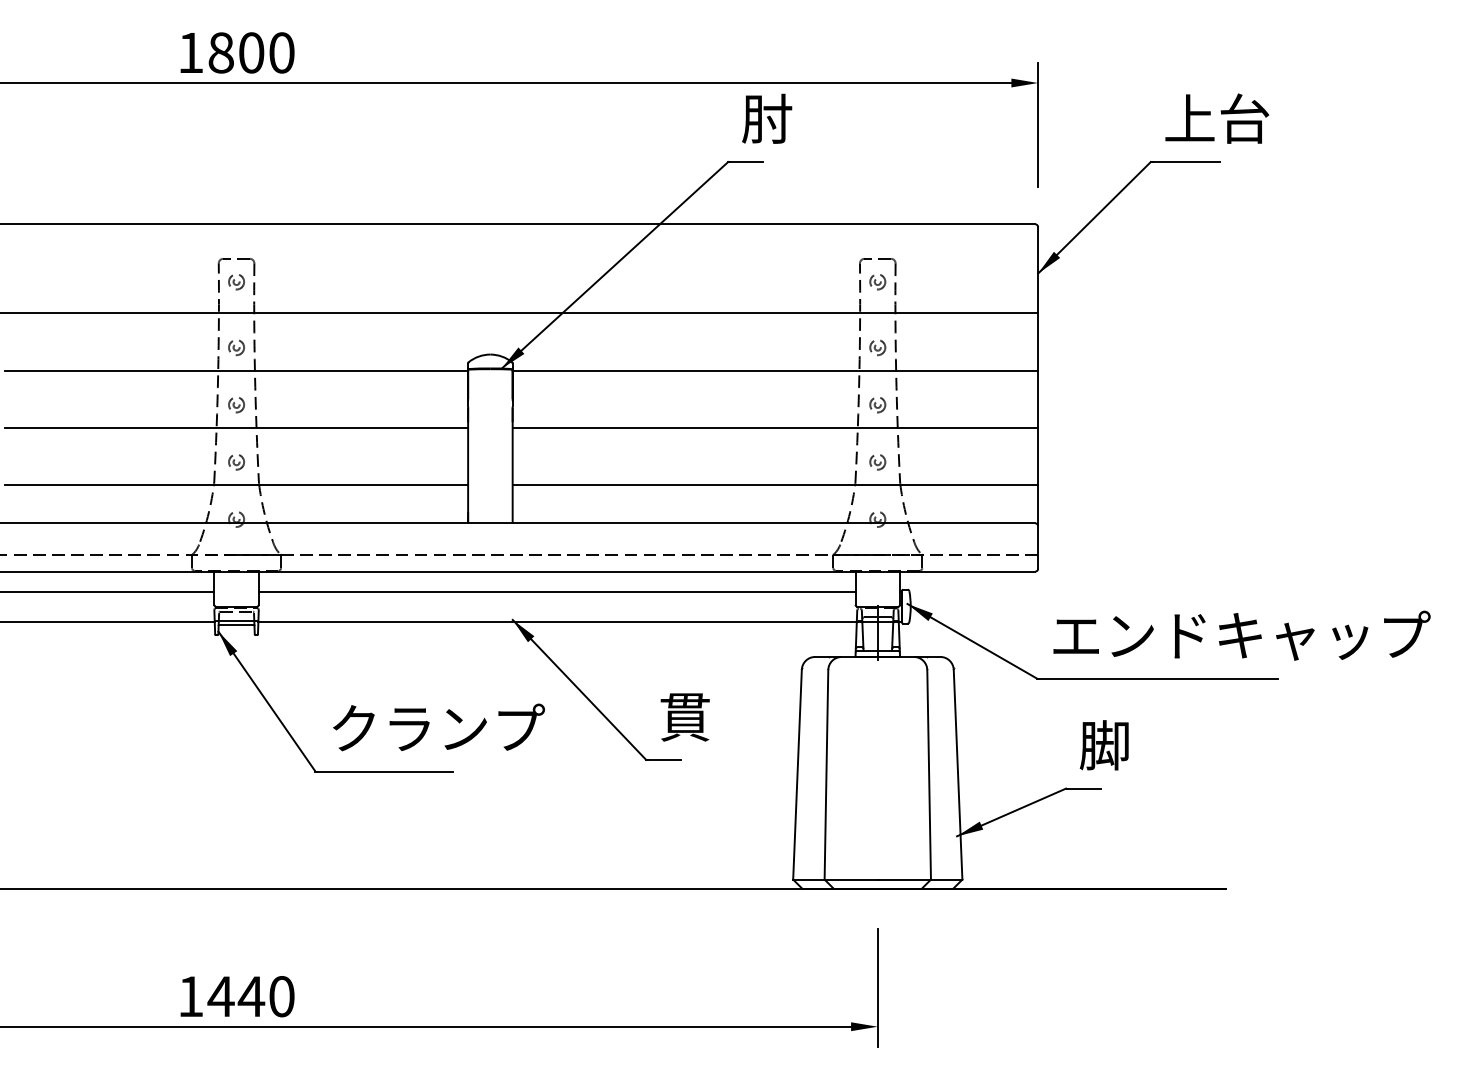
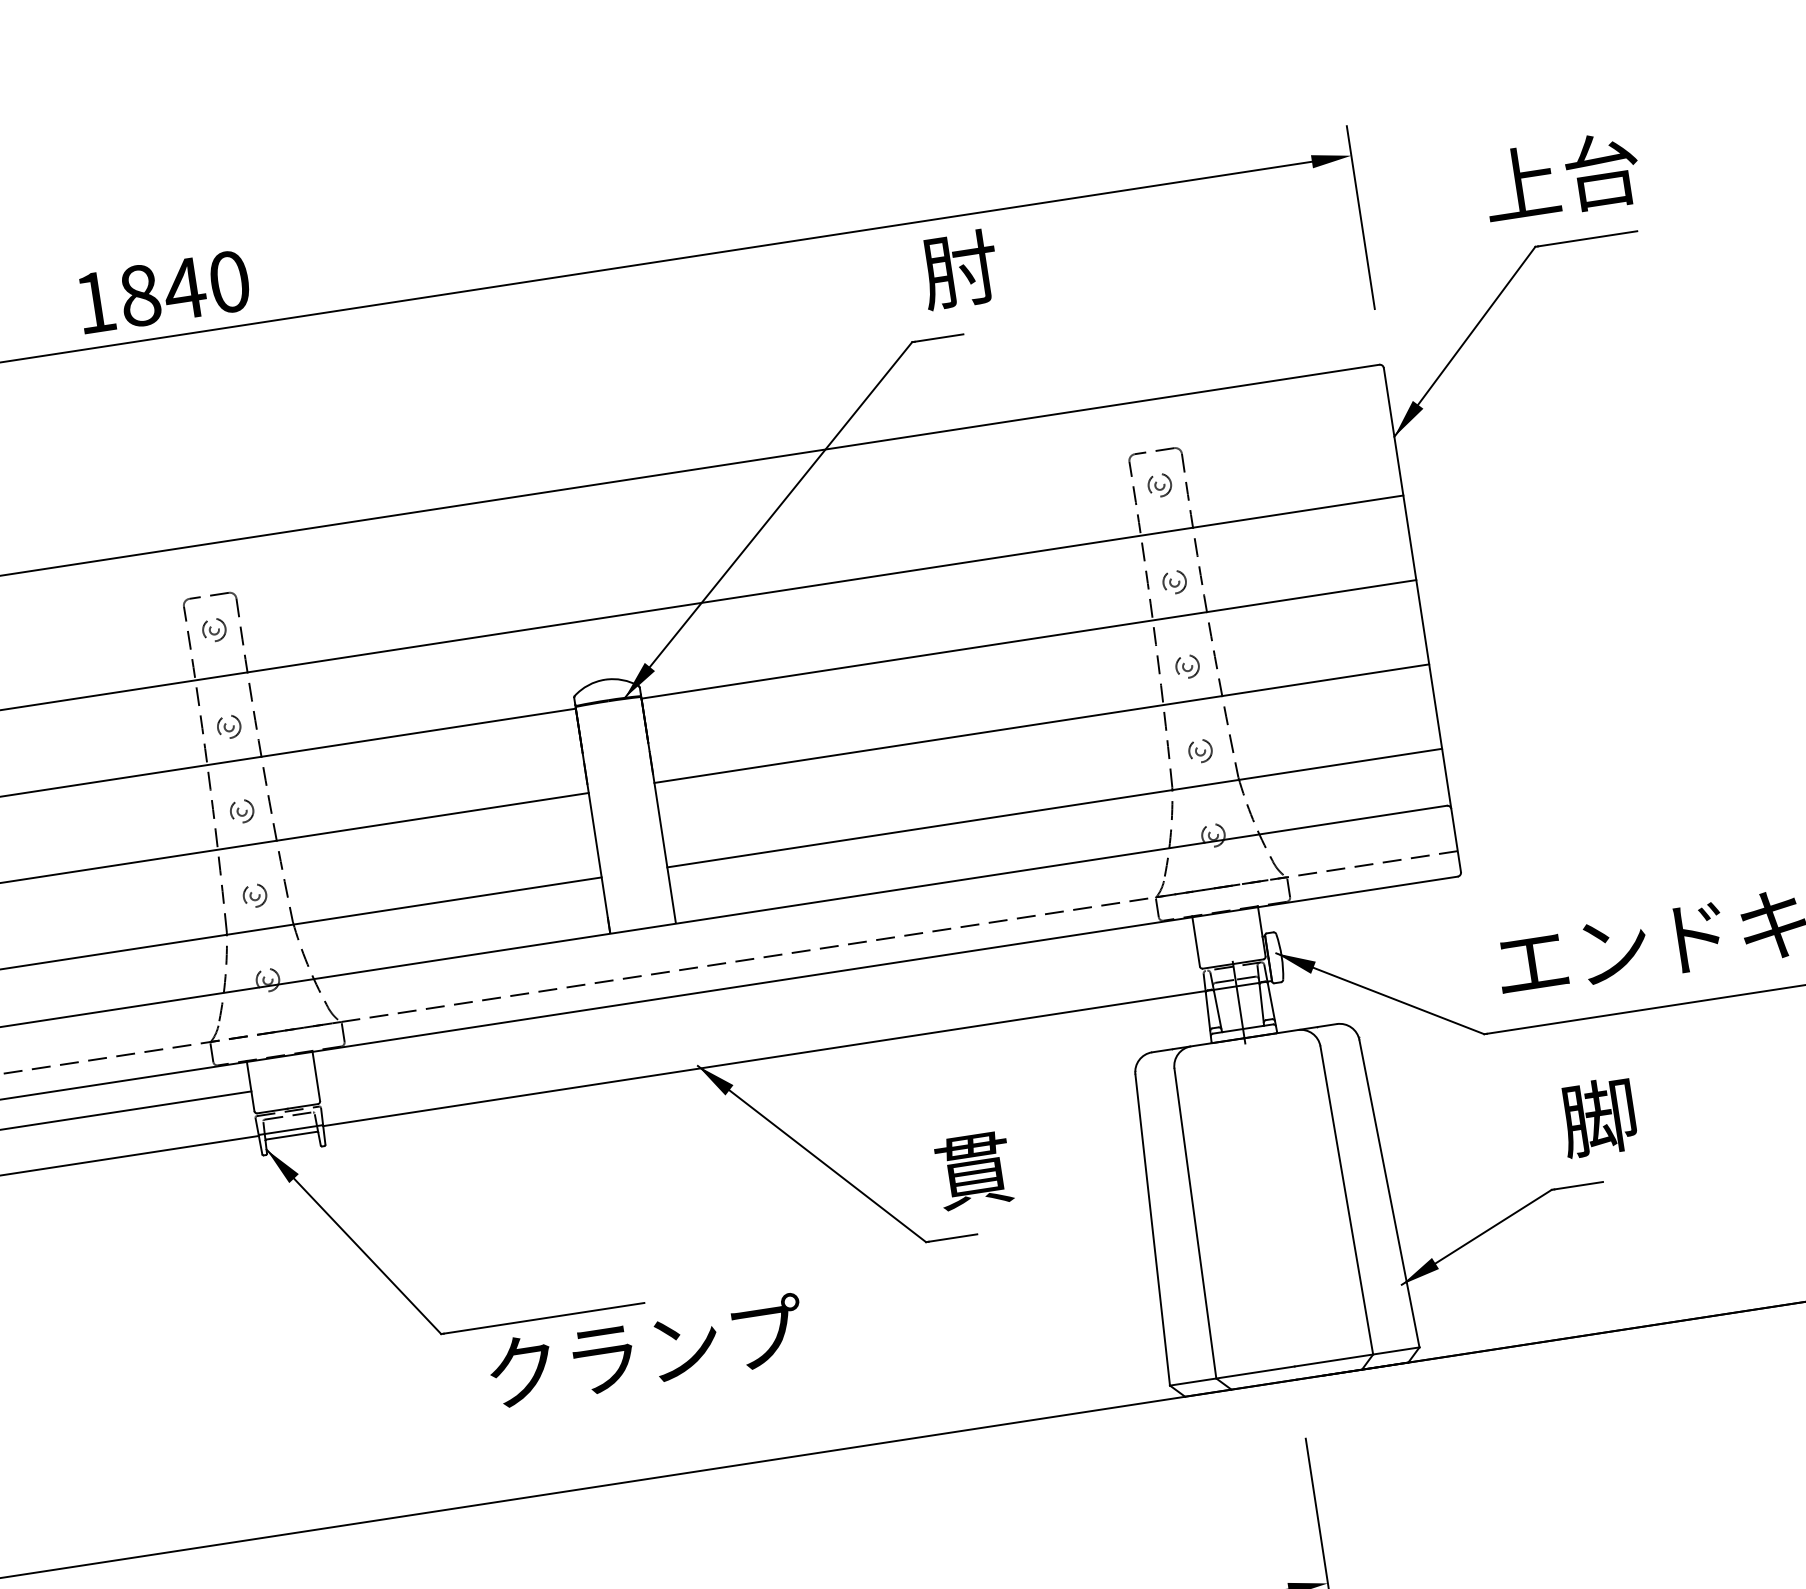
text: (251, 52) -> (184, 288), 1800 -> 1840
text: (1217, 118) -> (1561, 177), moved
line: (556, 591) -> (755, 1014), removed
text: (438, 727) -> (646, 1350), moved

